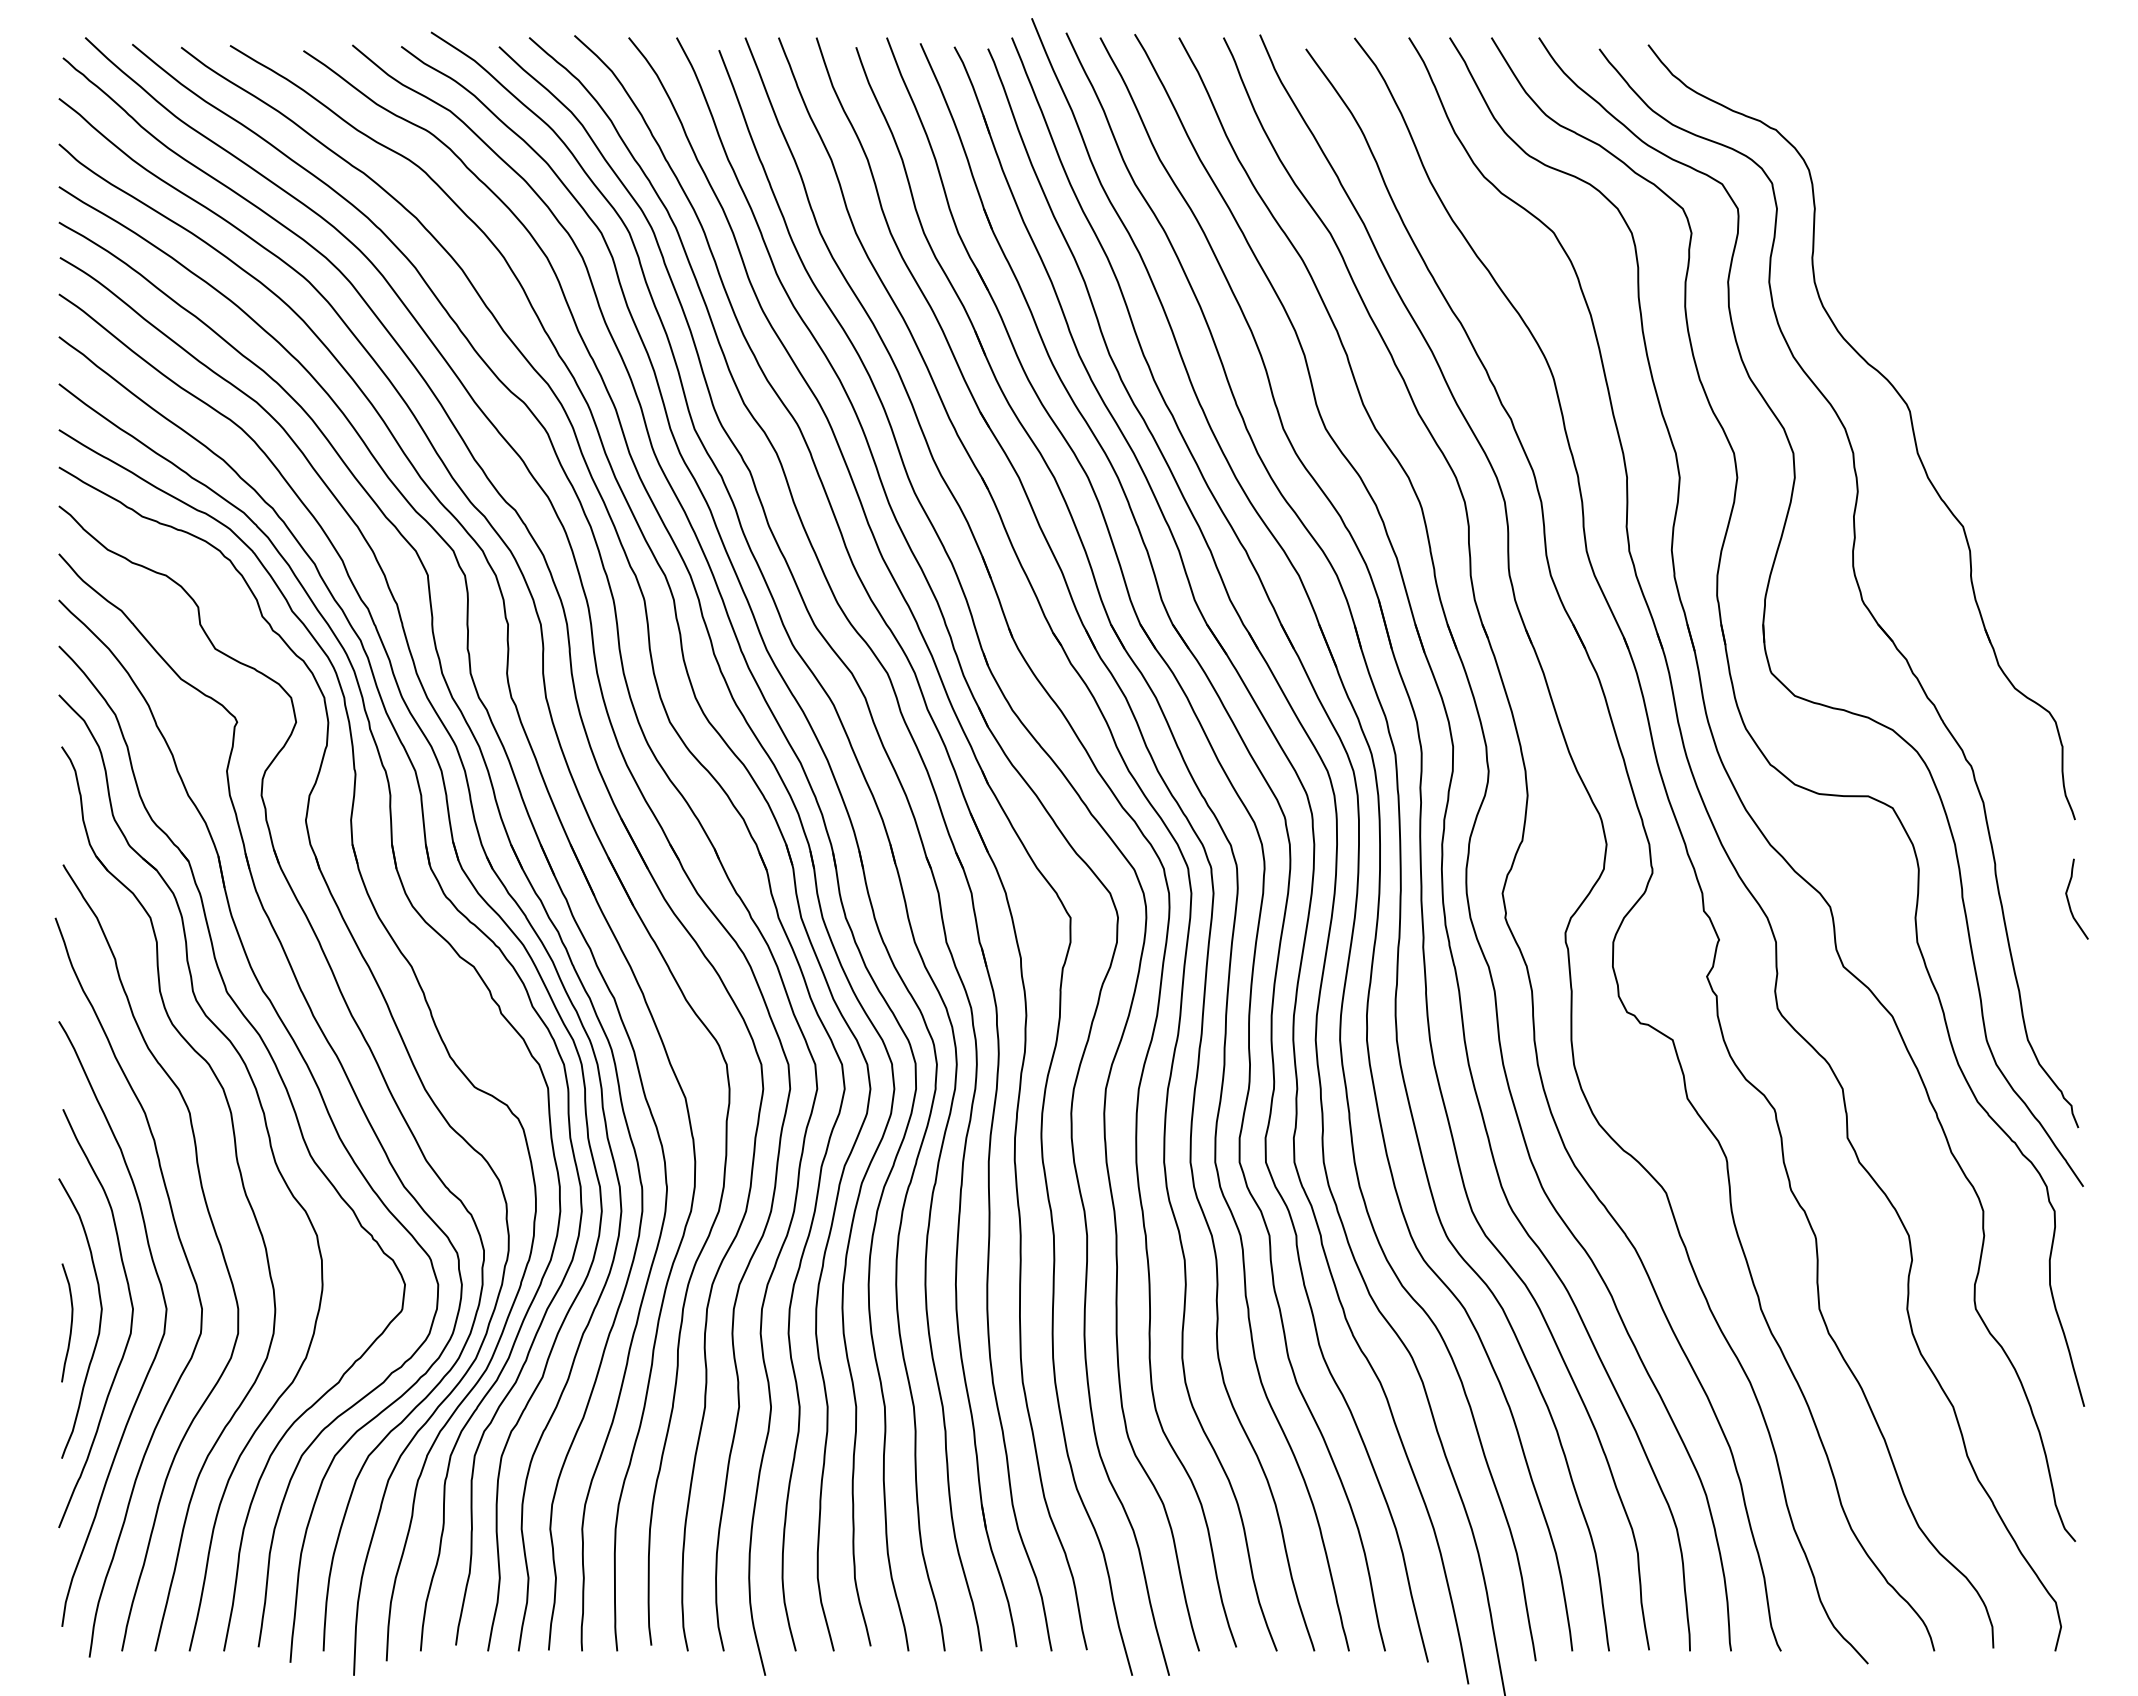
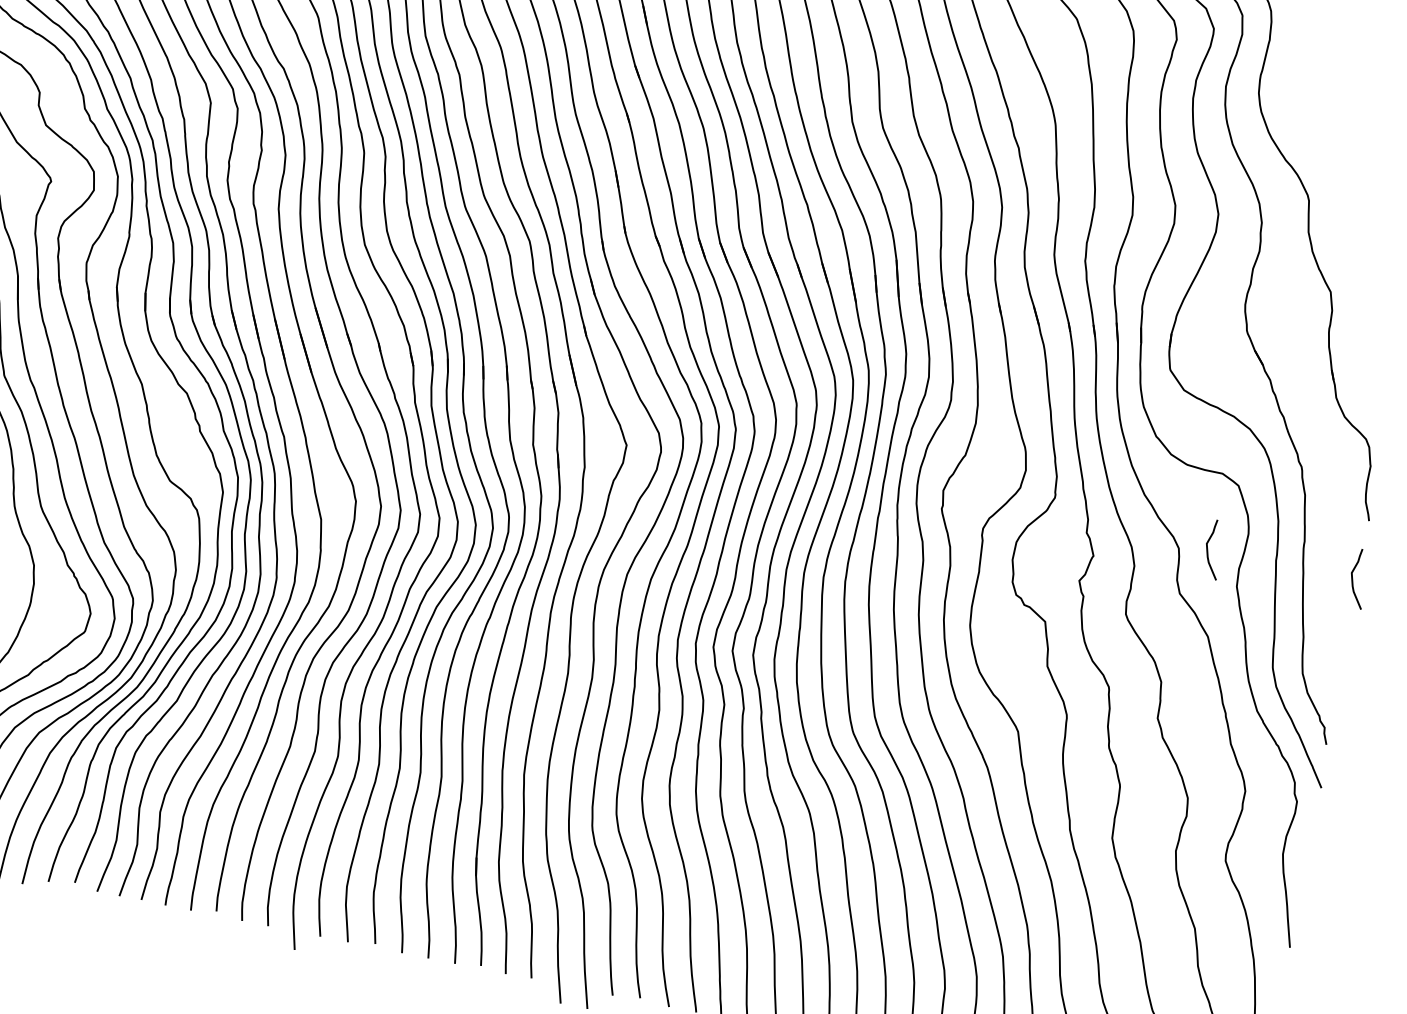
curve: (1869, 901) -> (1208, 550), added

